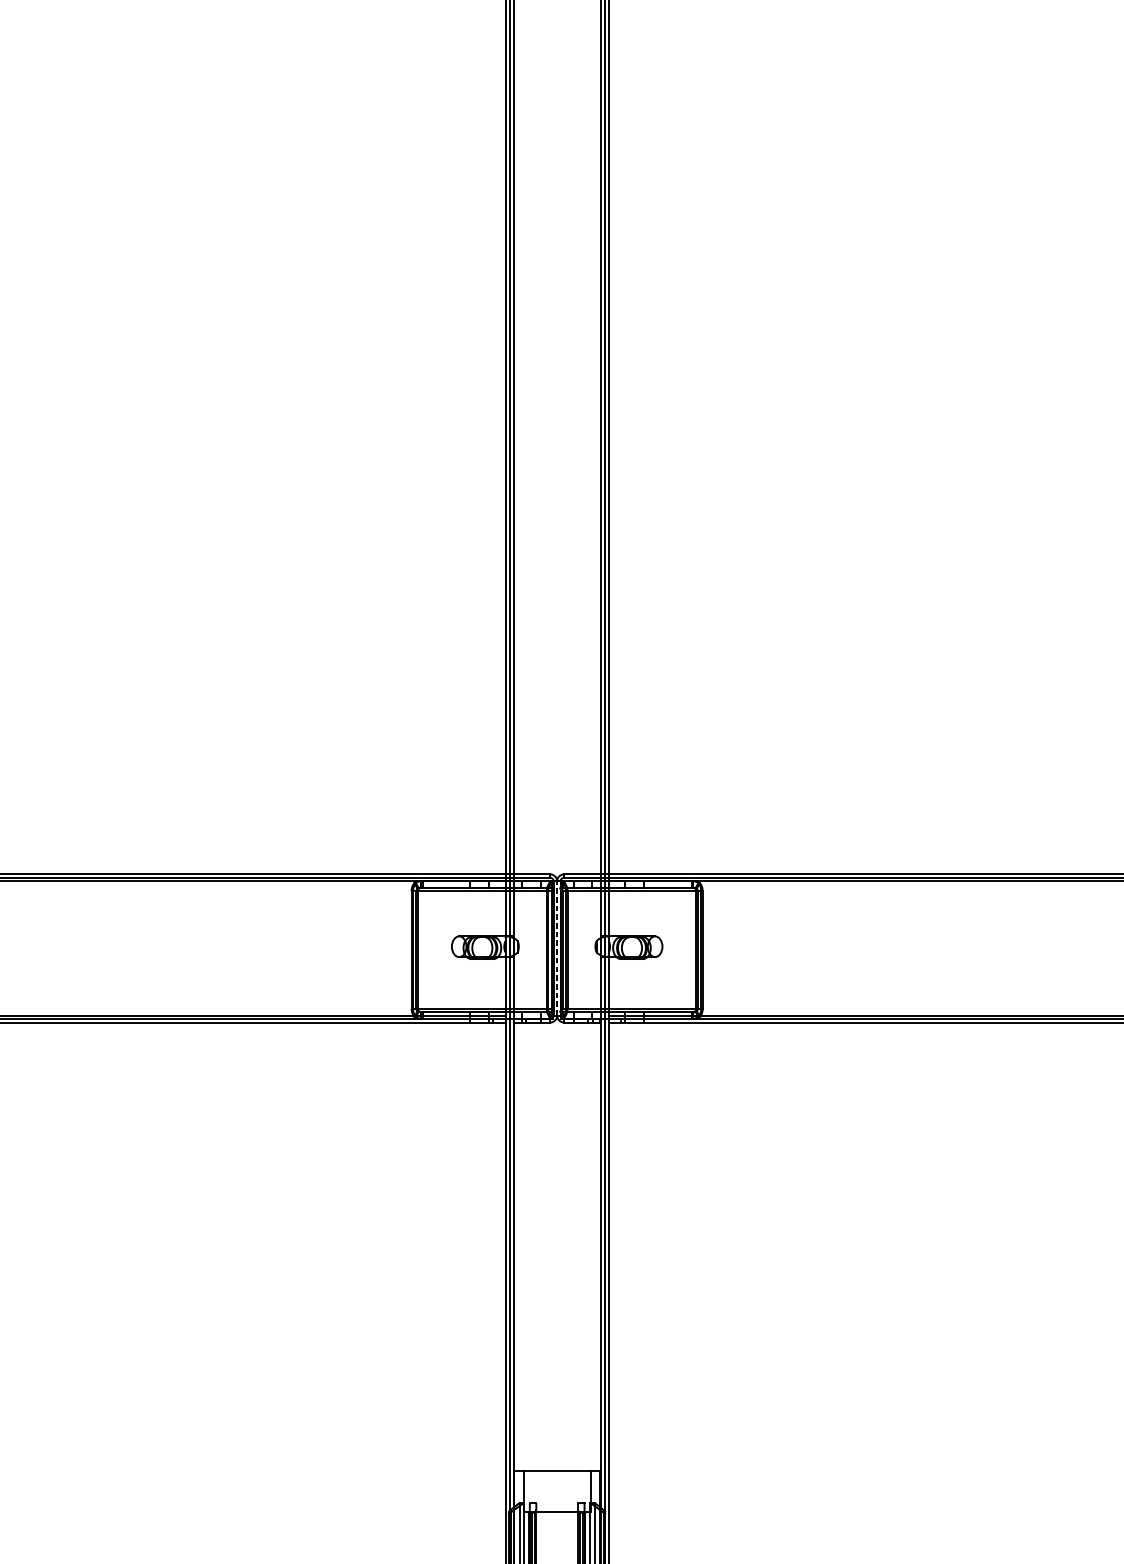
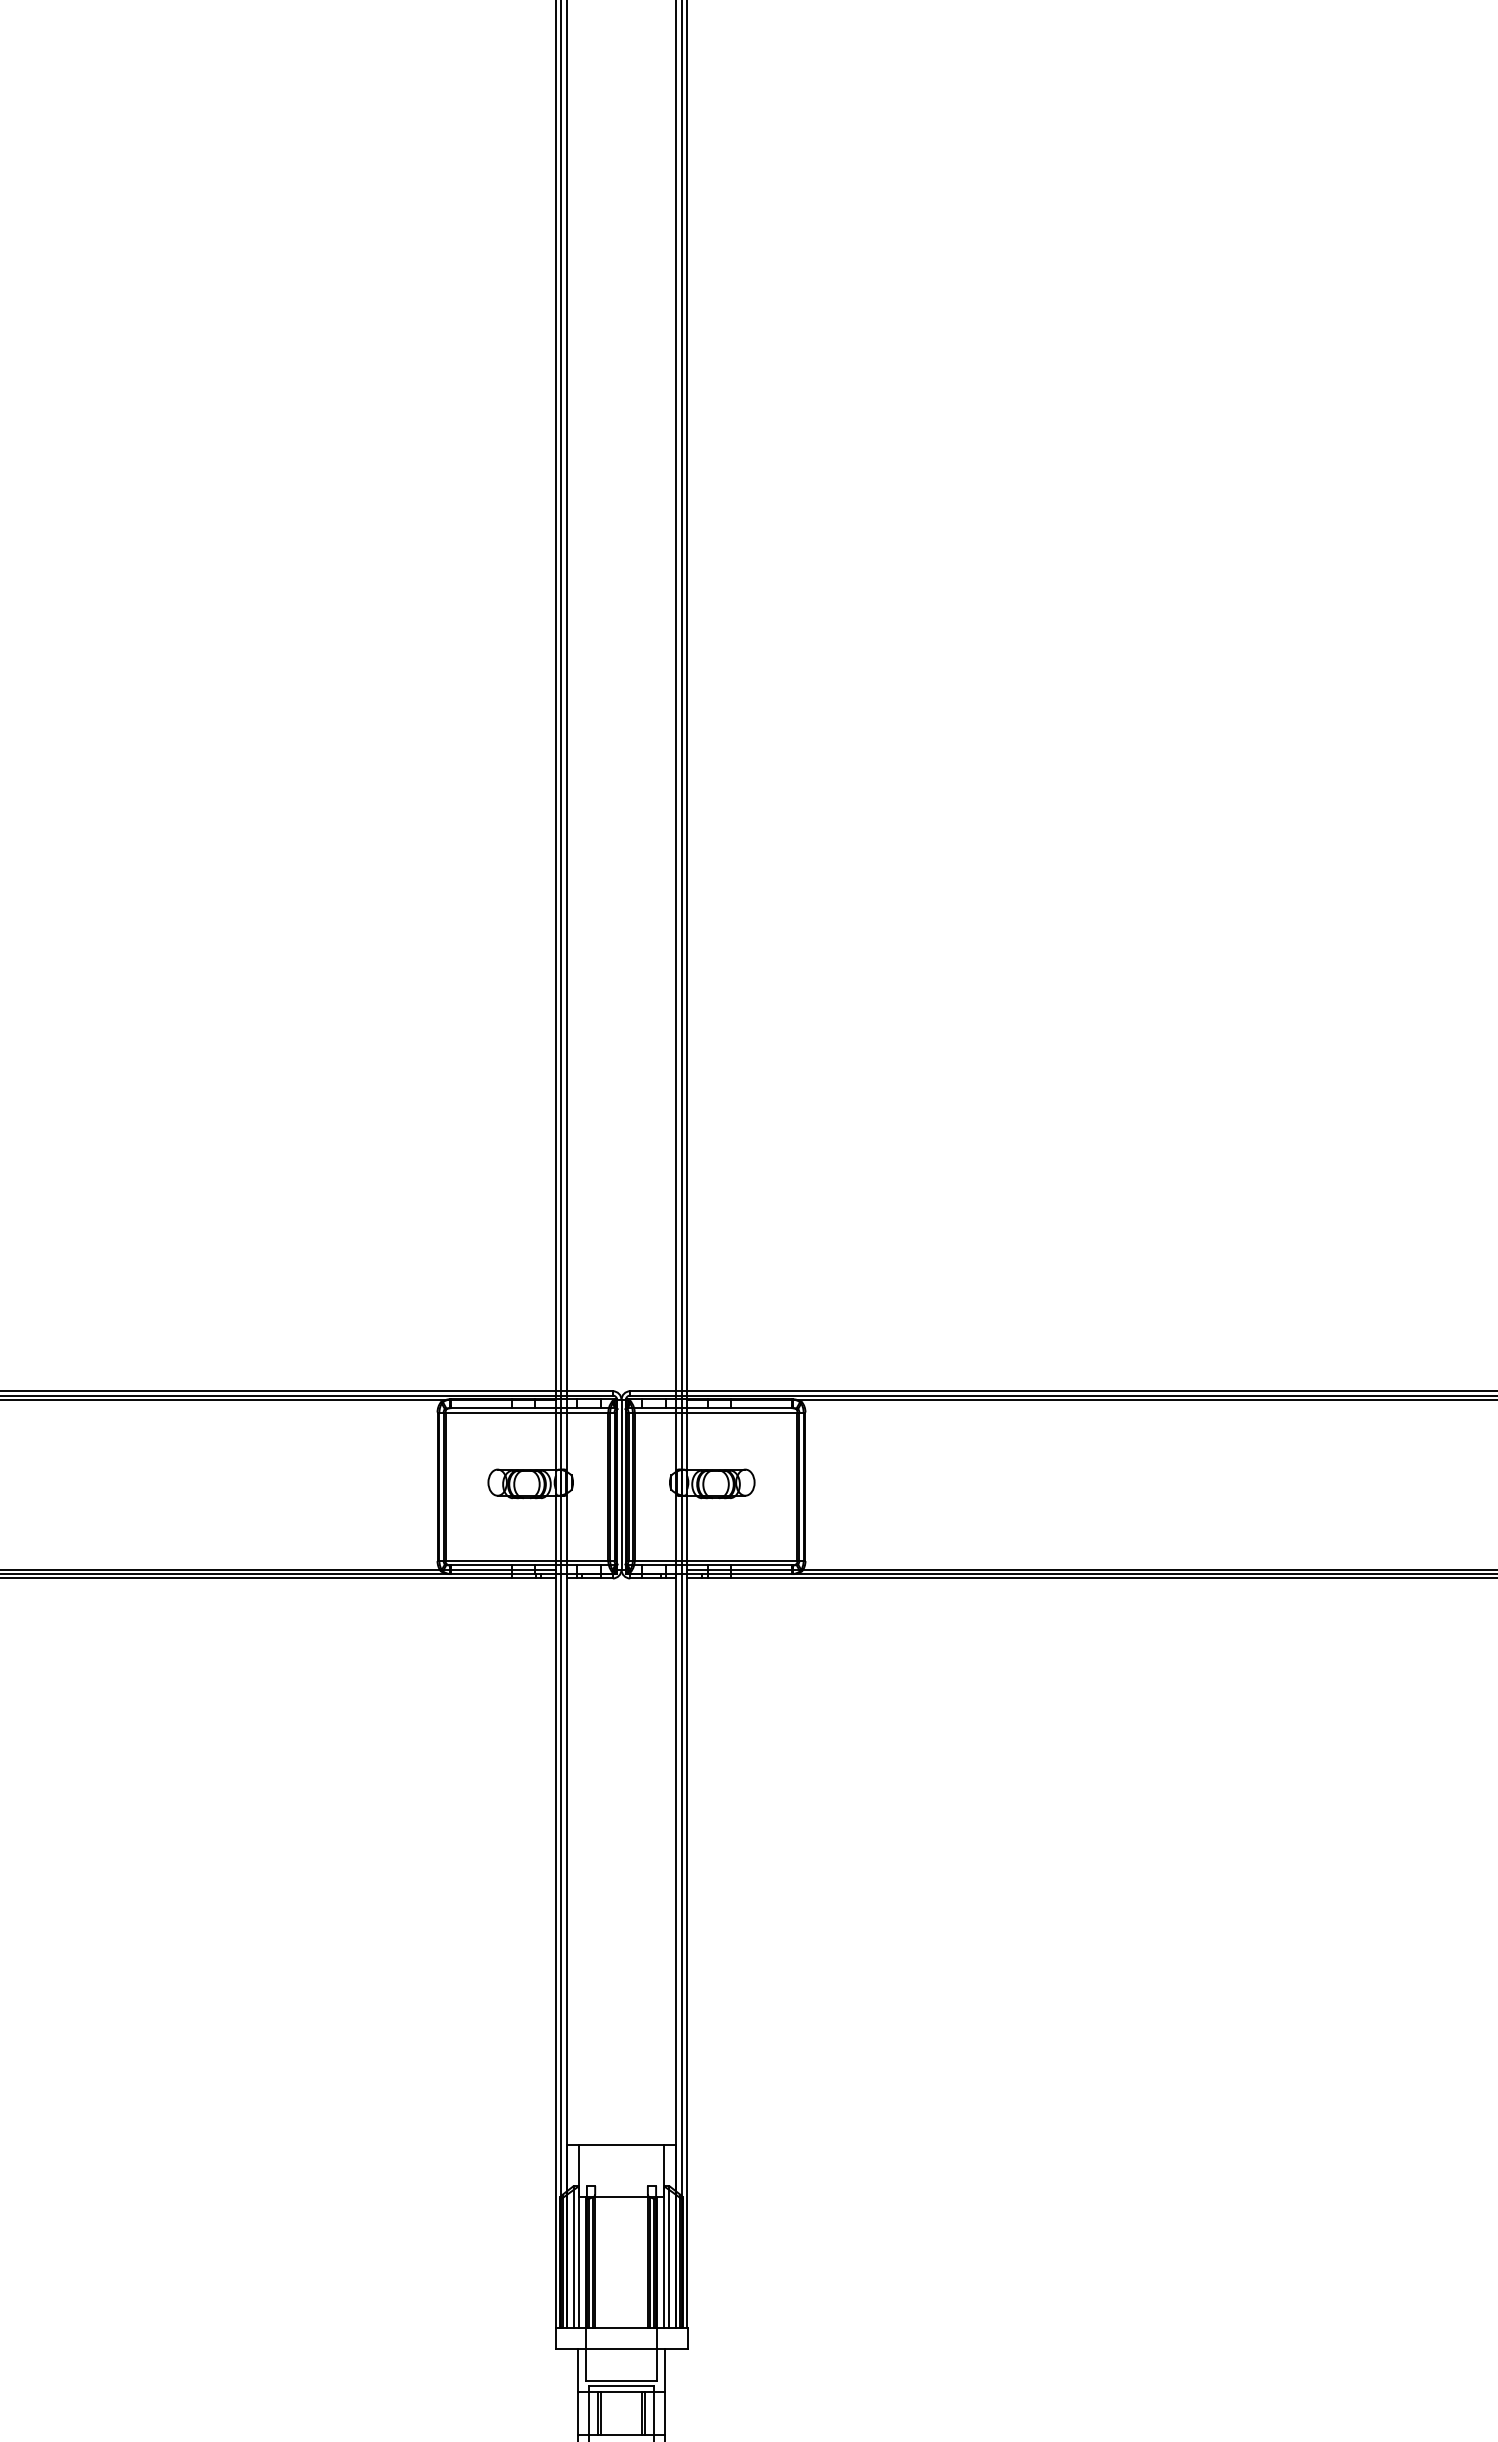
line: (557, 948) -> (621, 1484), dashed -> solid

